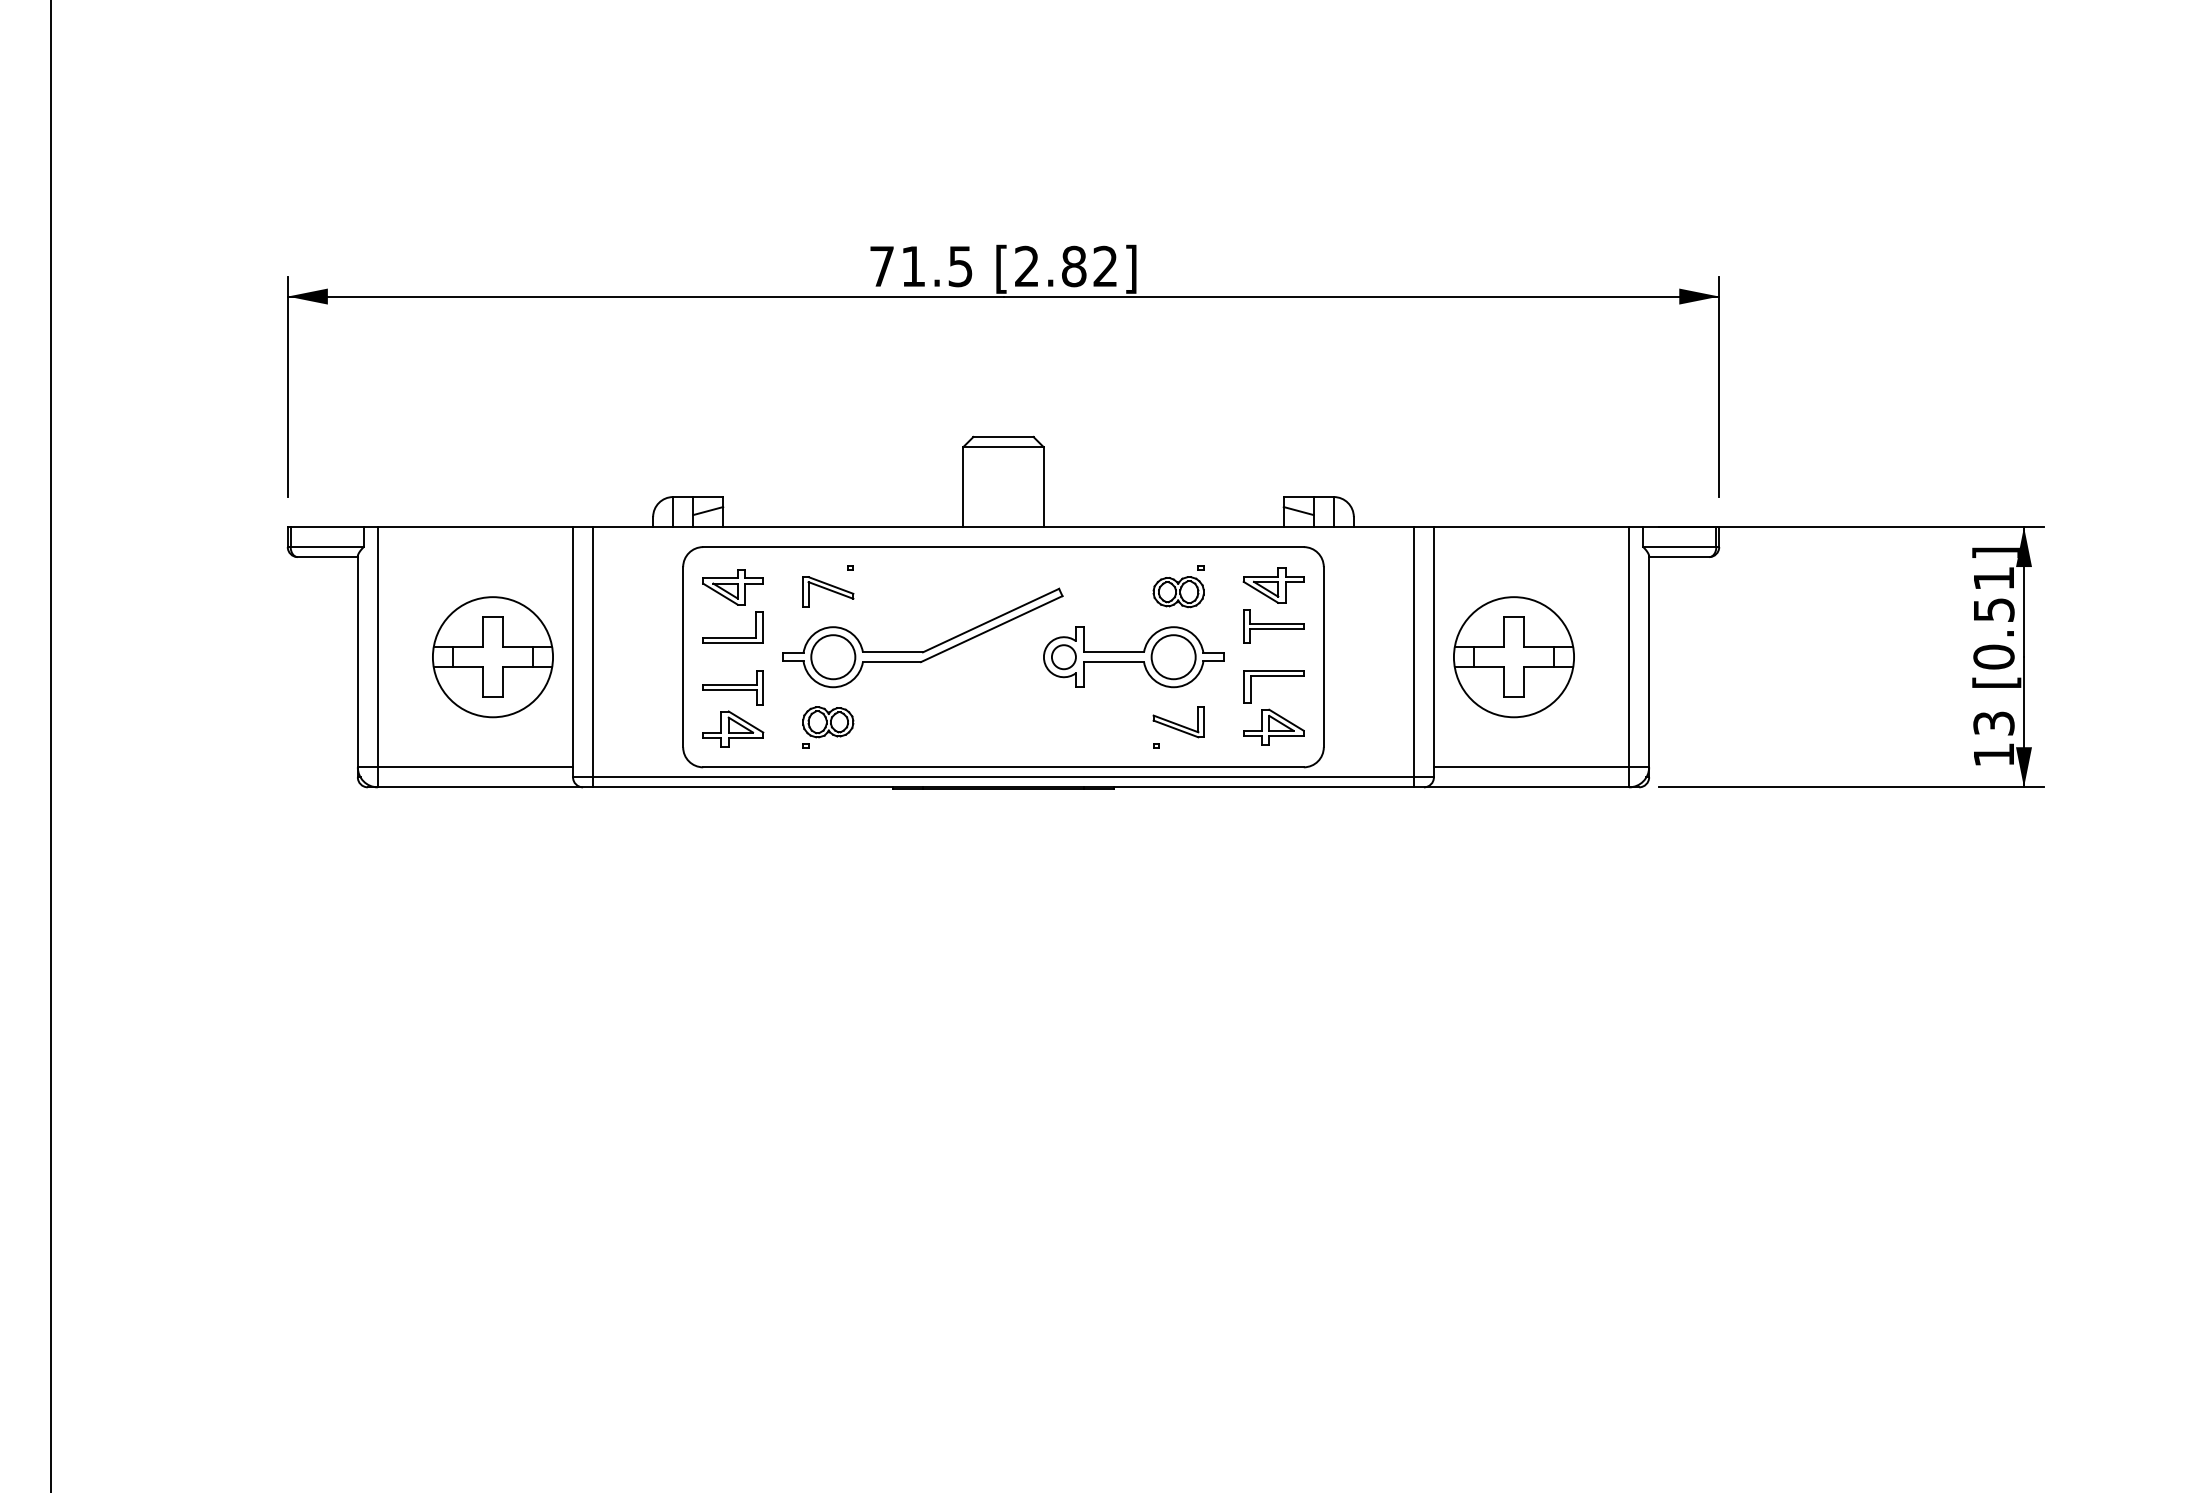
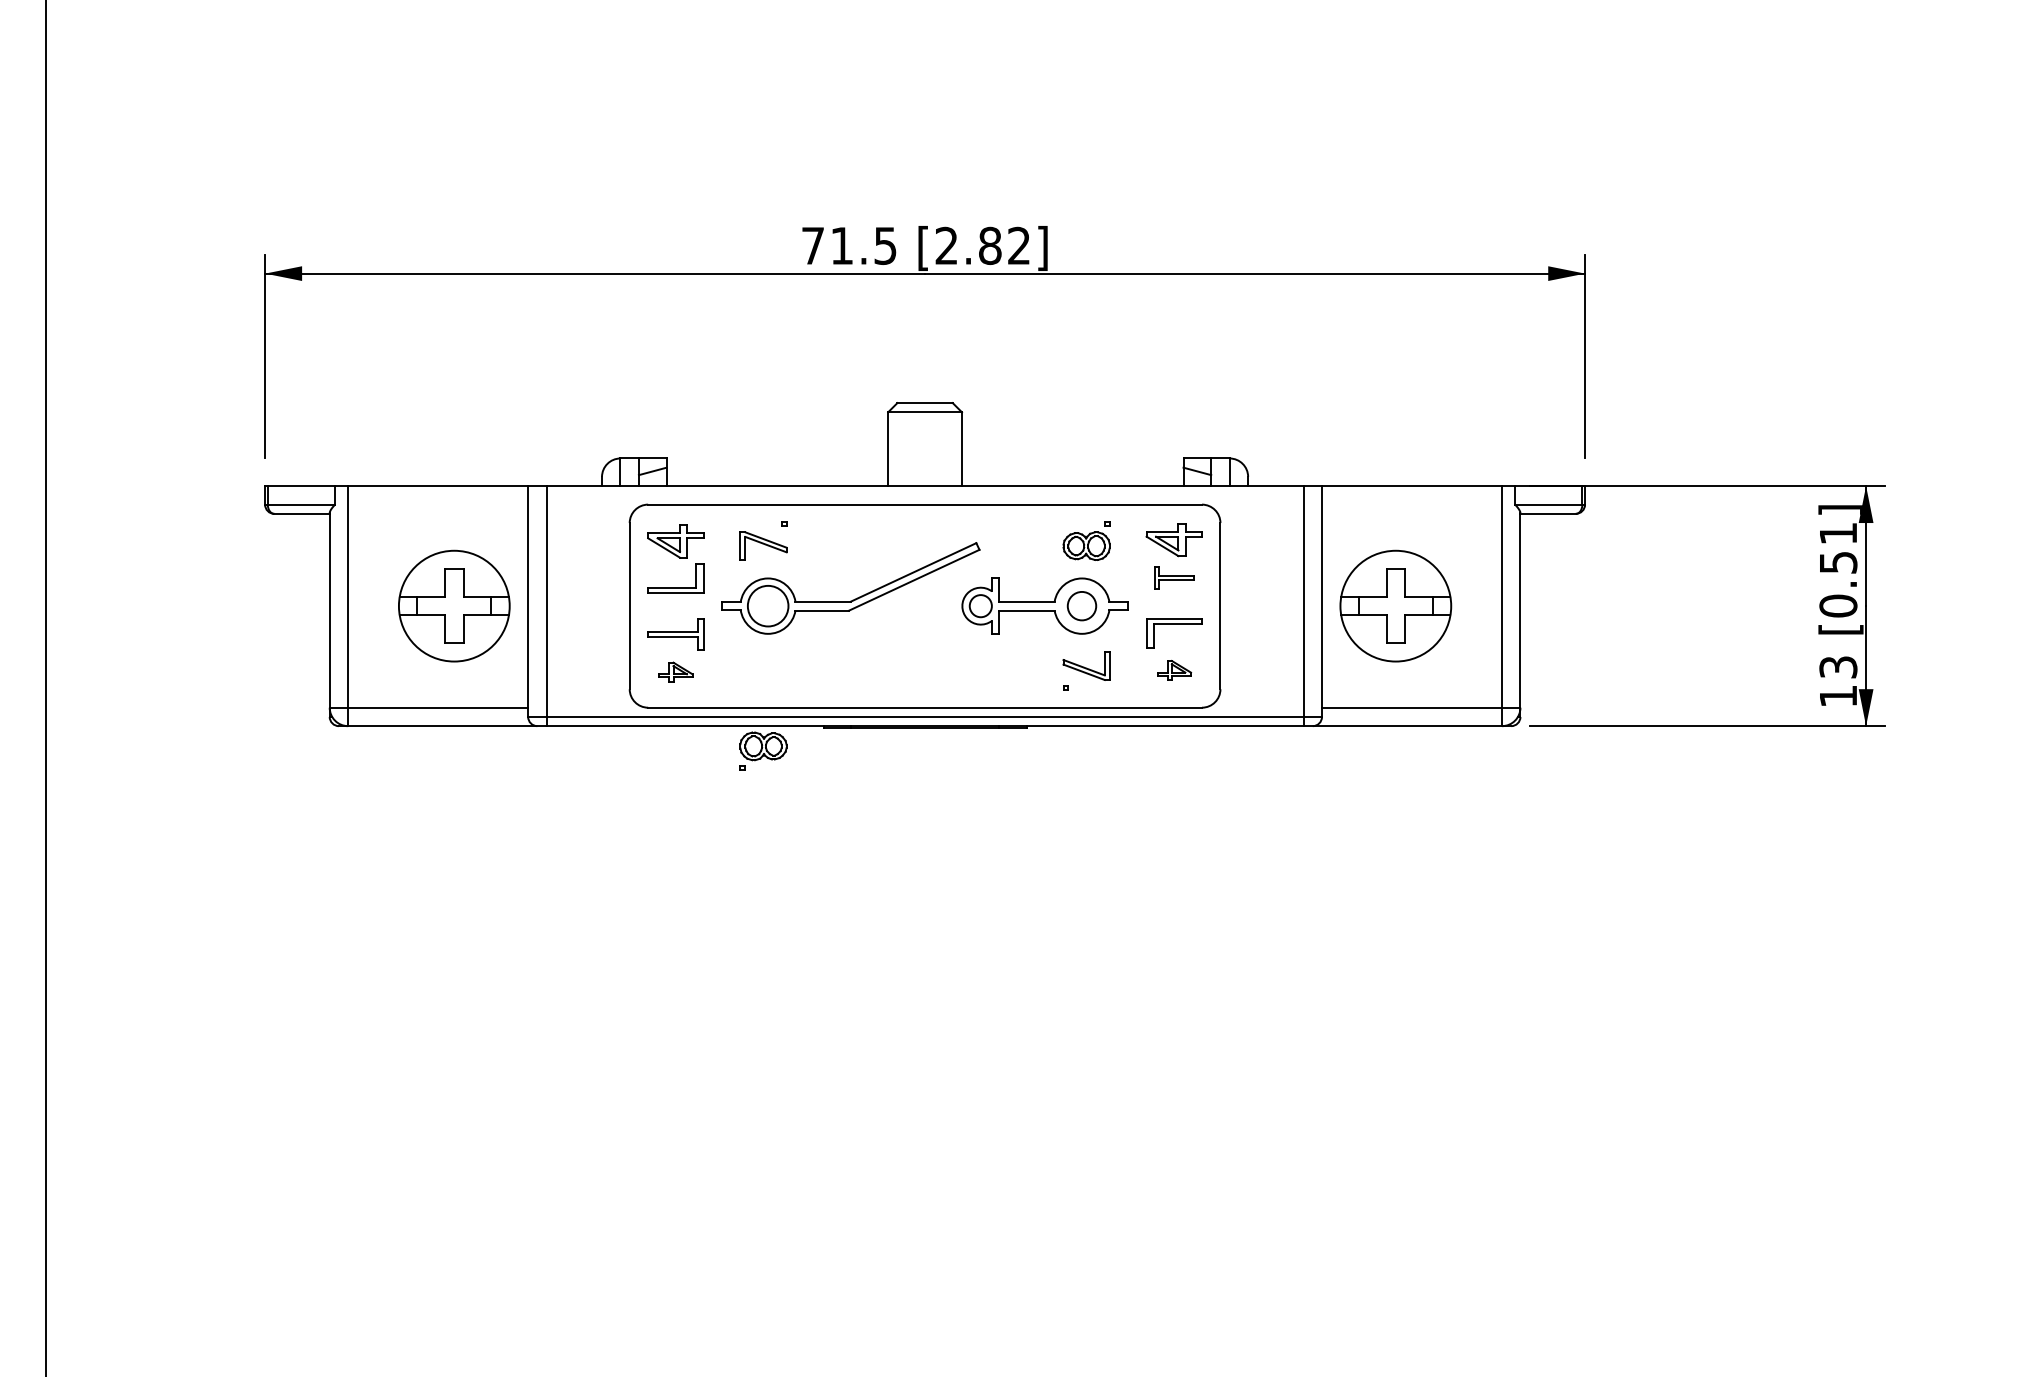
part: (1273, 626) -> (1174, 577), size x0.7
circle: (1173, 657) -> (1081, 606), size x0.7
part: (1273, 726) -> (1174, 670), size x0.6
part: (828, 727) -> (763, 751), moved
part: (733, 728) -> (676, 671), size x0.6

